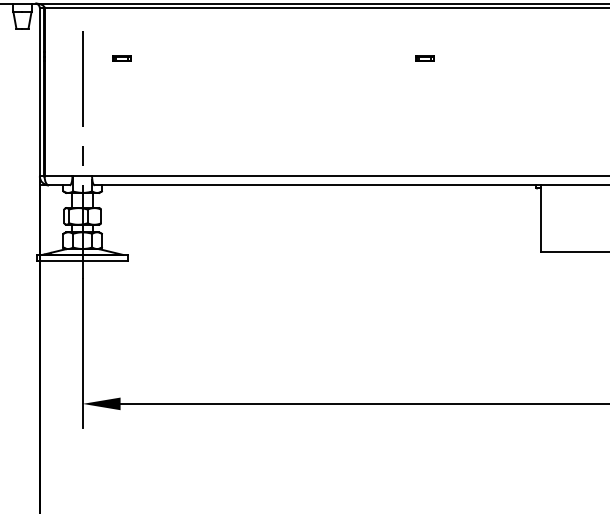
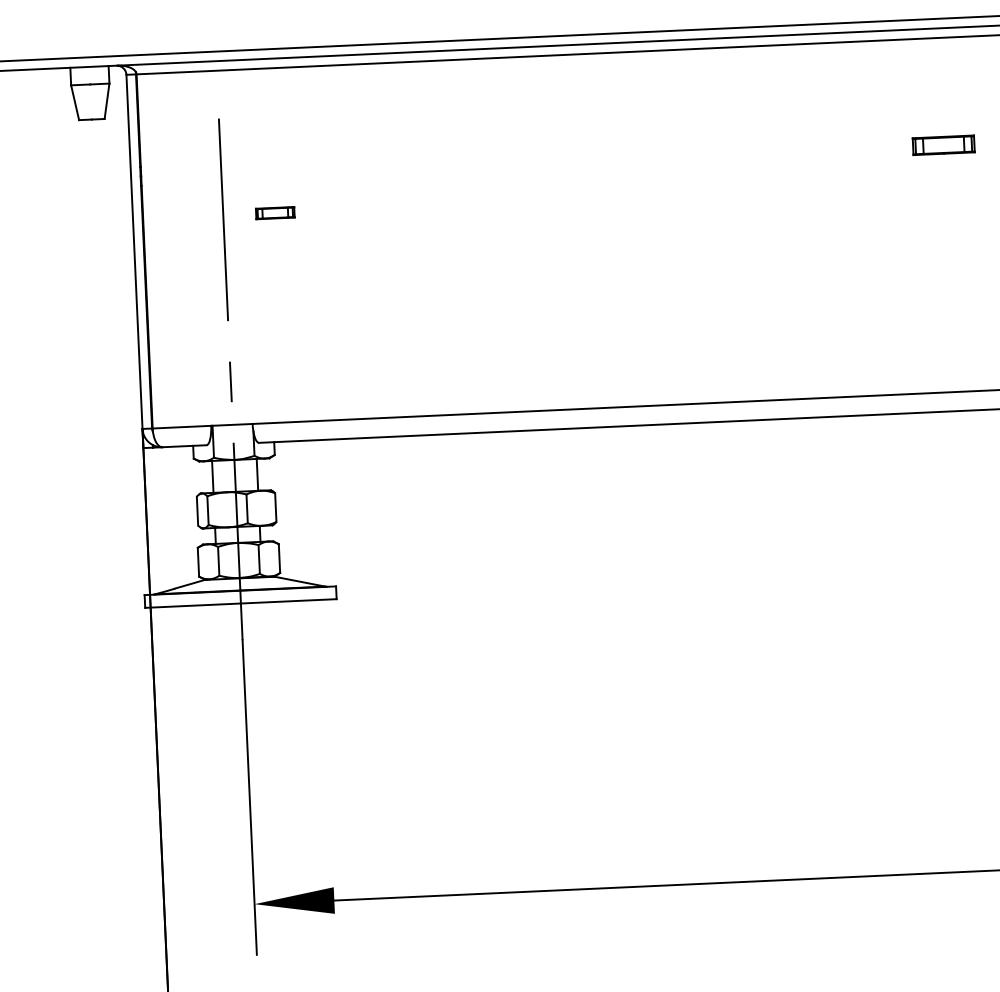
part: (121, 58) -> (273, 212), moved
part: (424, 58) -> (941, 144), size x1.6

